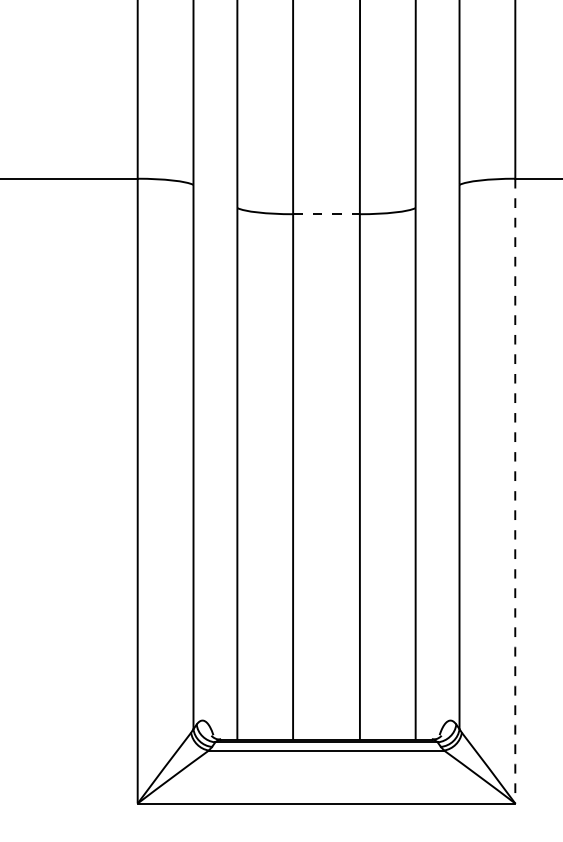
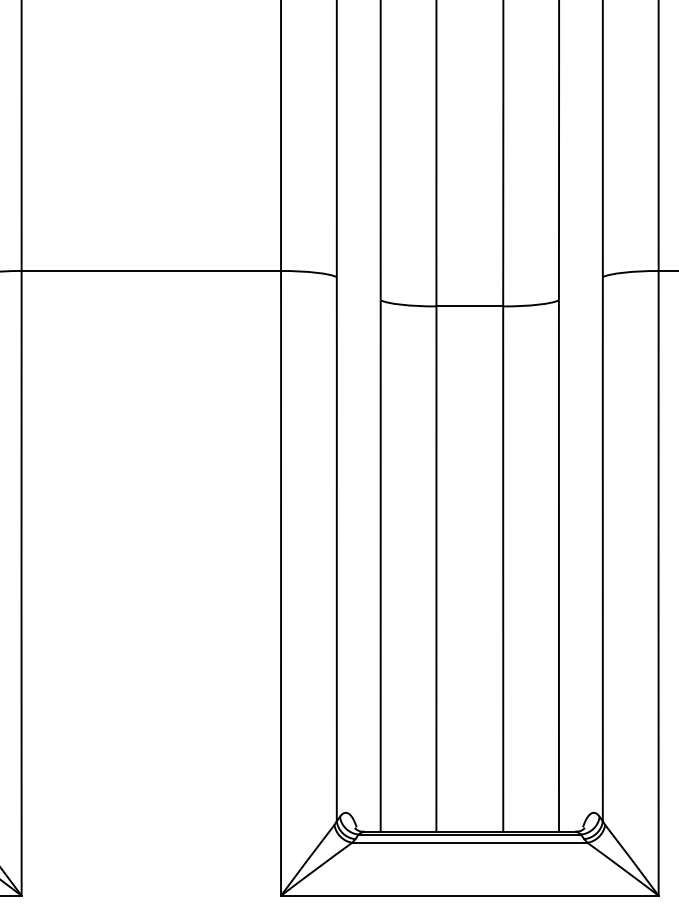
line: (327, 214) -> (470, 306), dashed -> solid
arc: (515, 491) -> (658, 583), dashed -> solid

